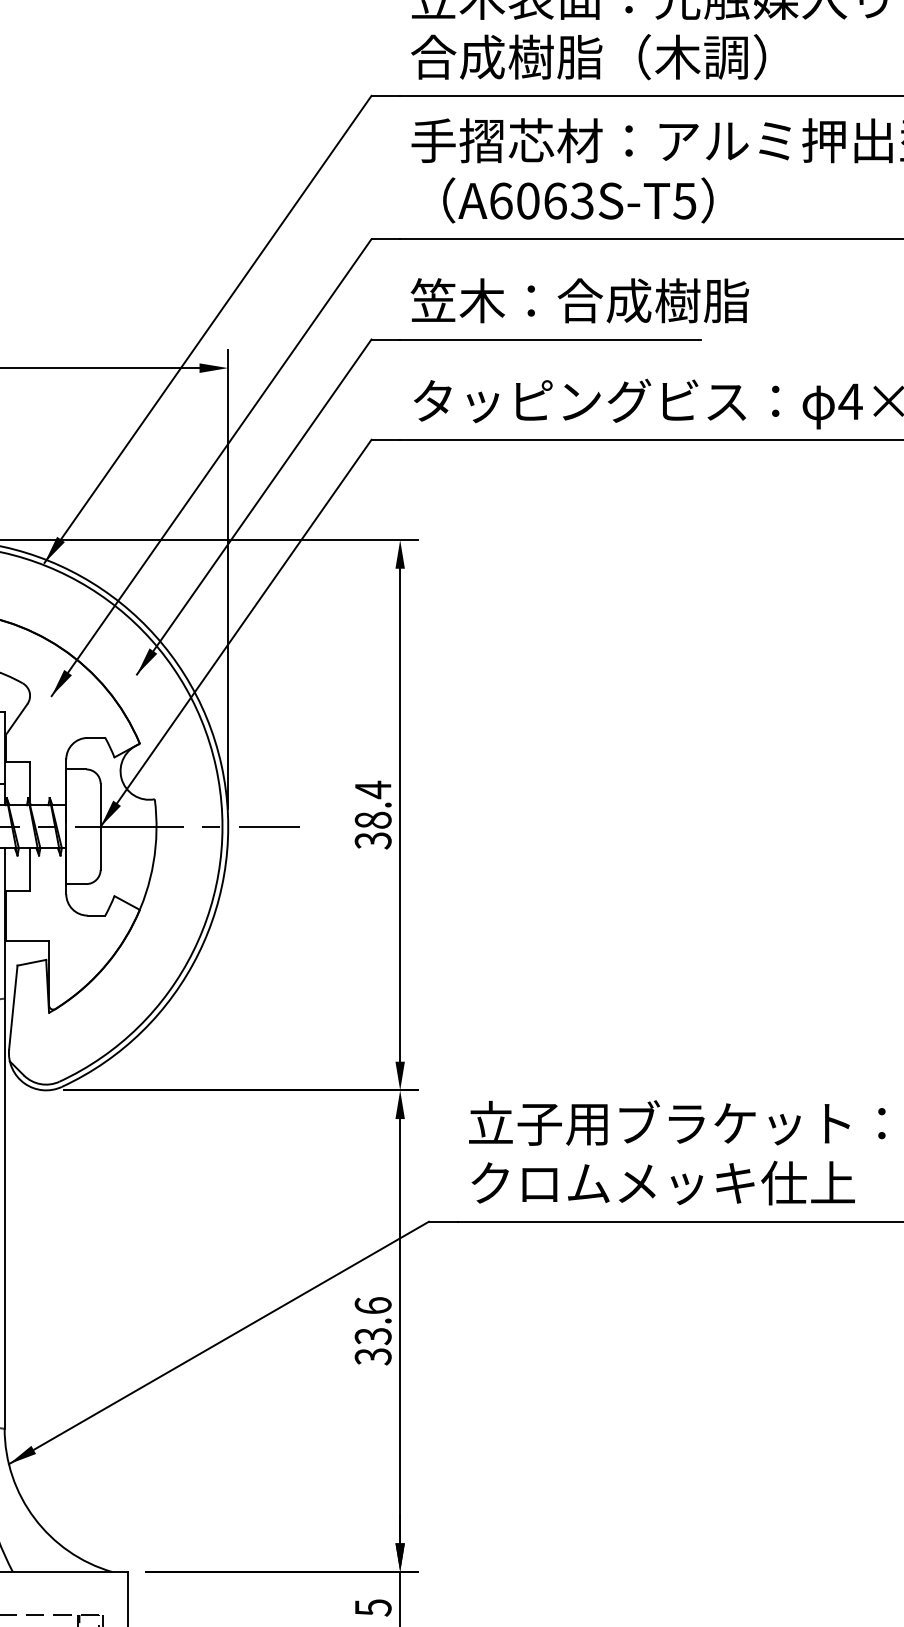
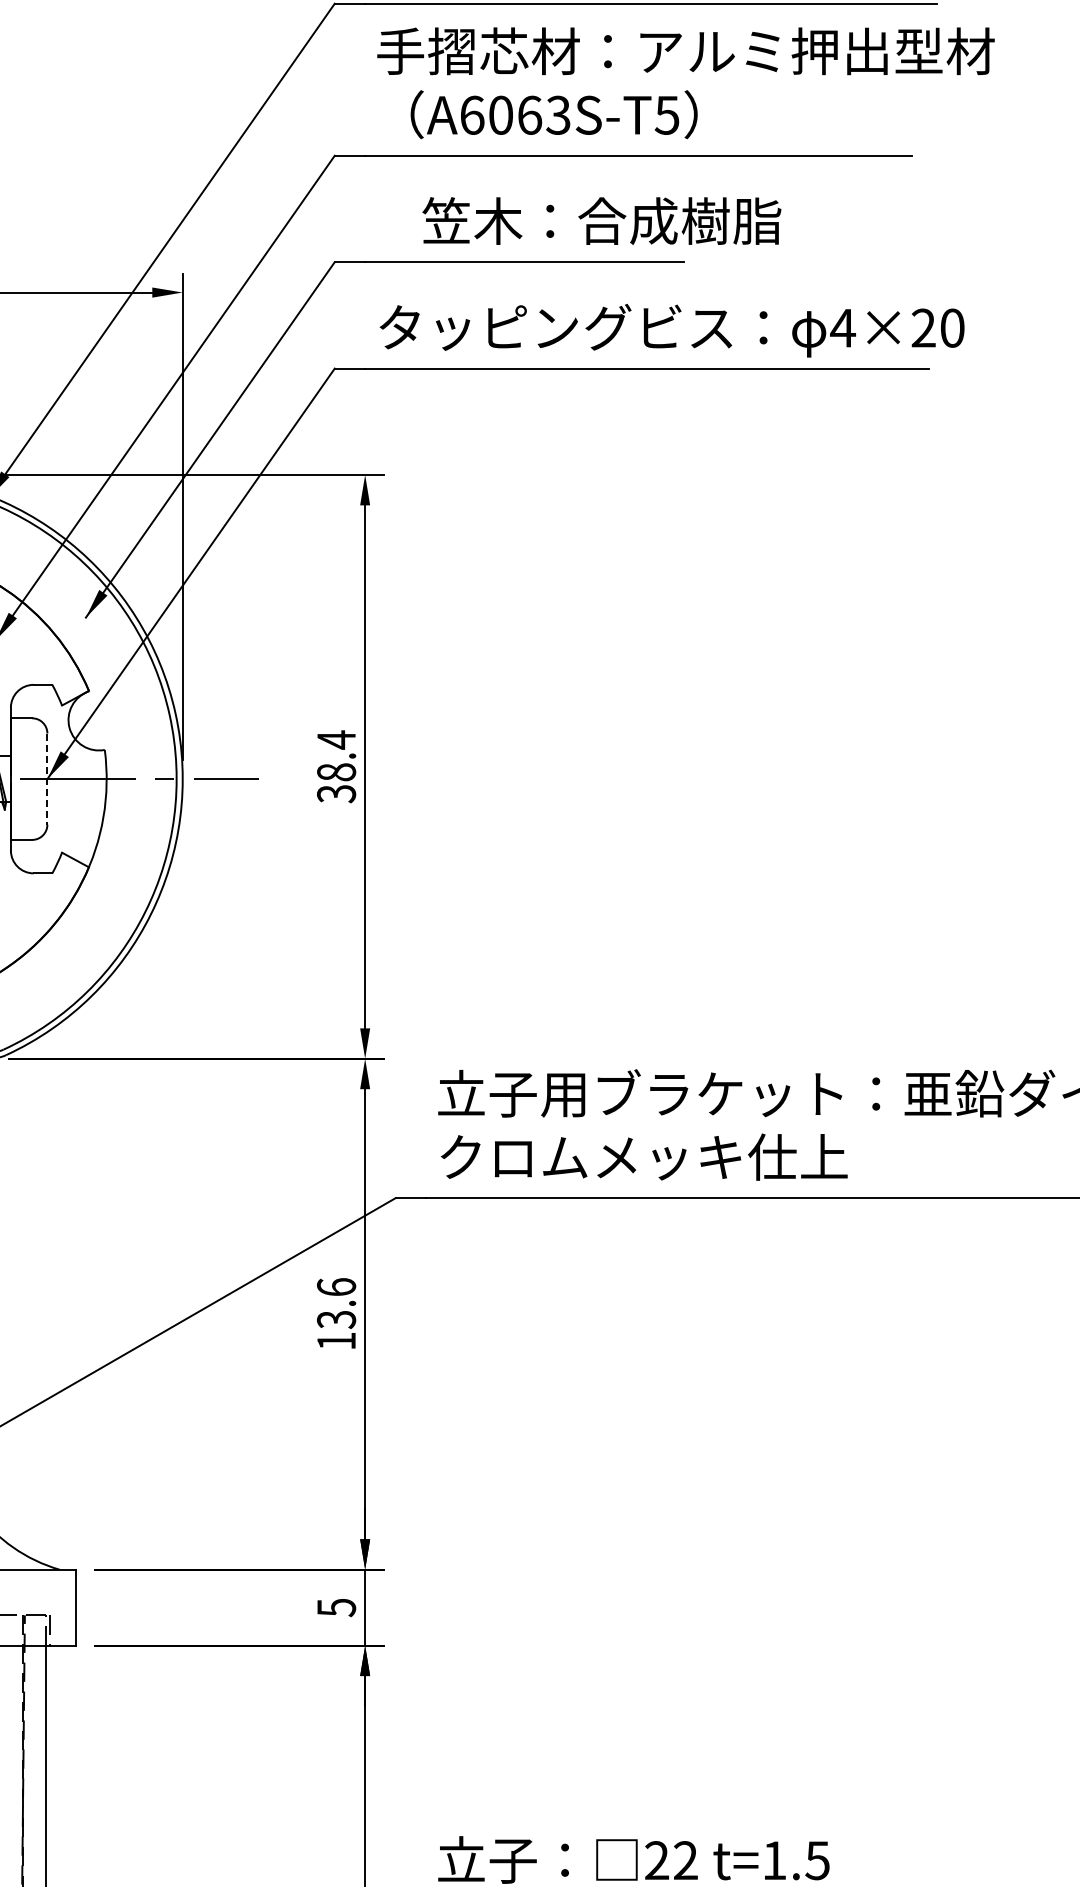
text: (579, 300) -> (601, 220), moved
line: (100, 827) -> (47, 779), solid -> dashed
text: (373, 1356) -> (336, 1341), 33.6 -> 13.6

